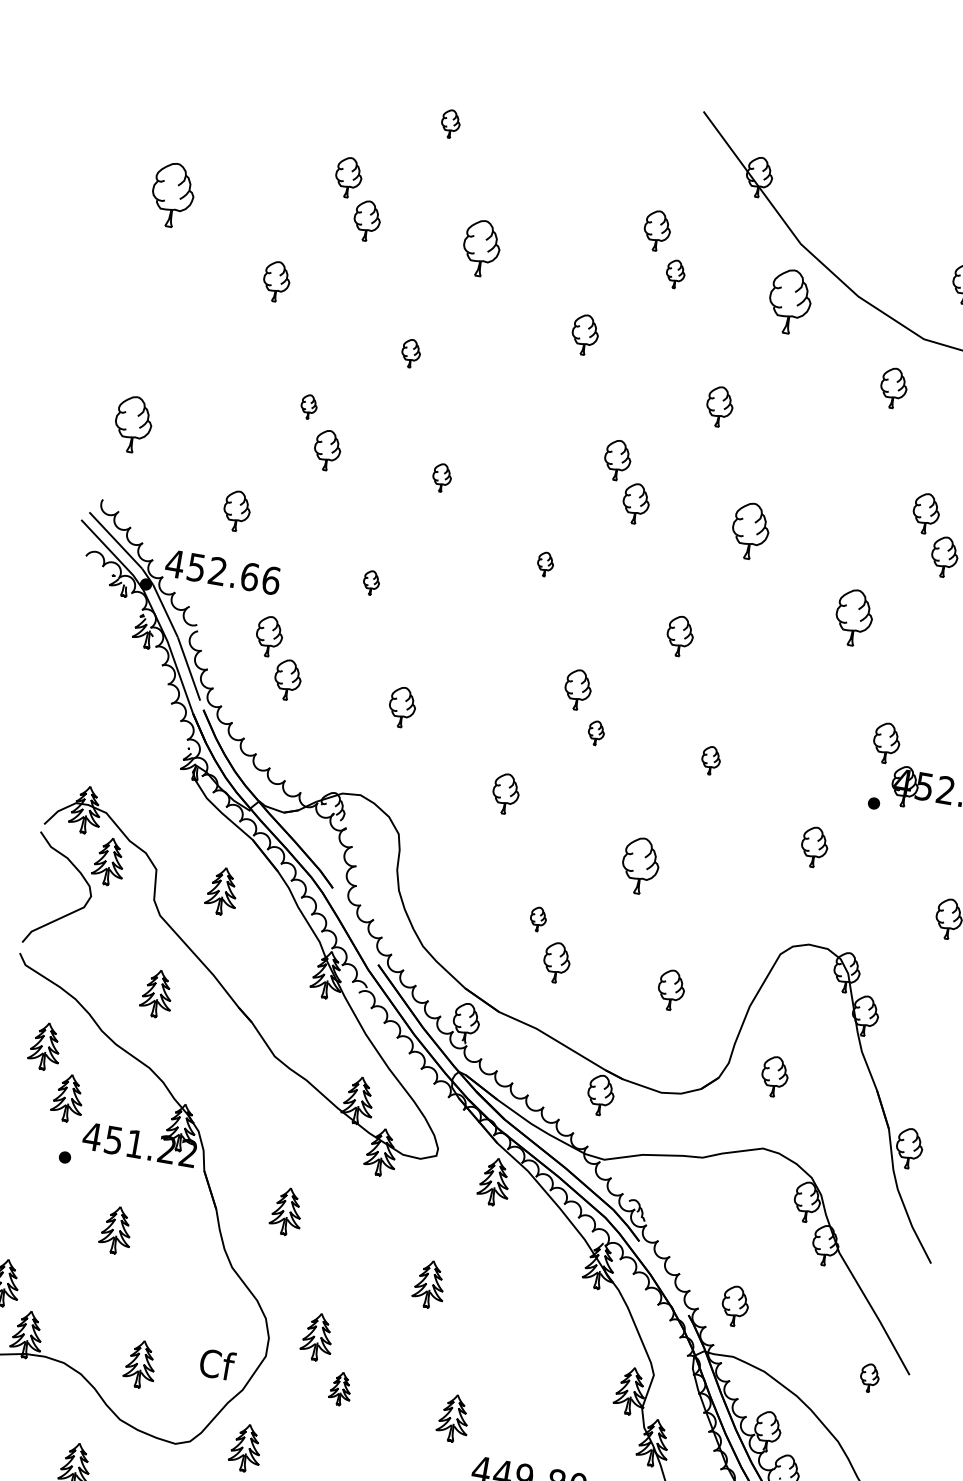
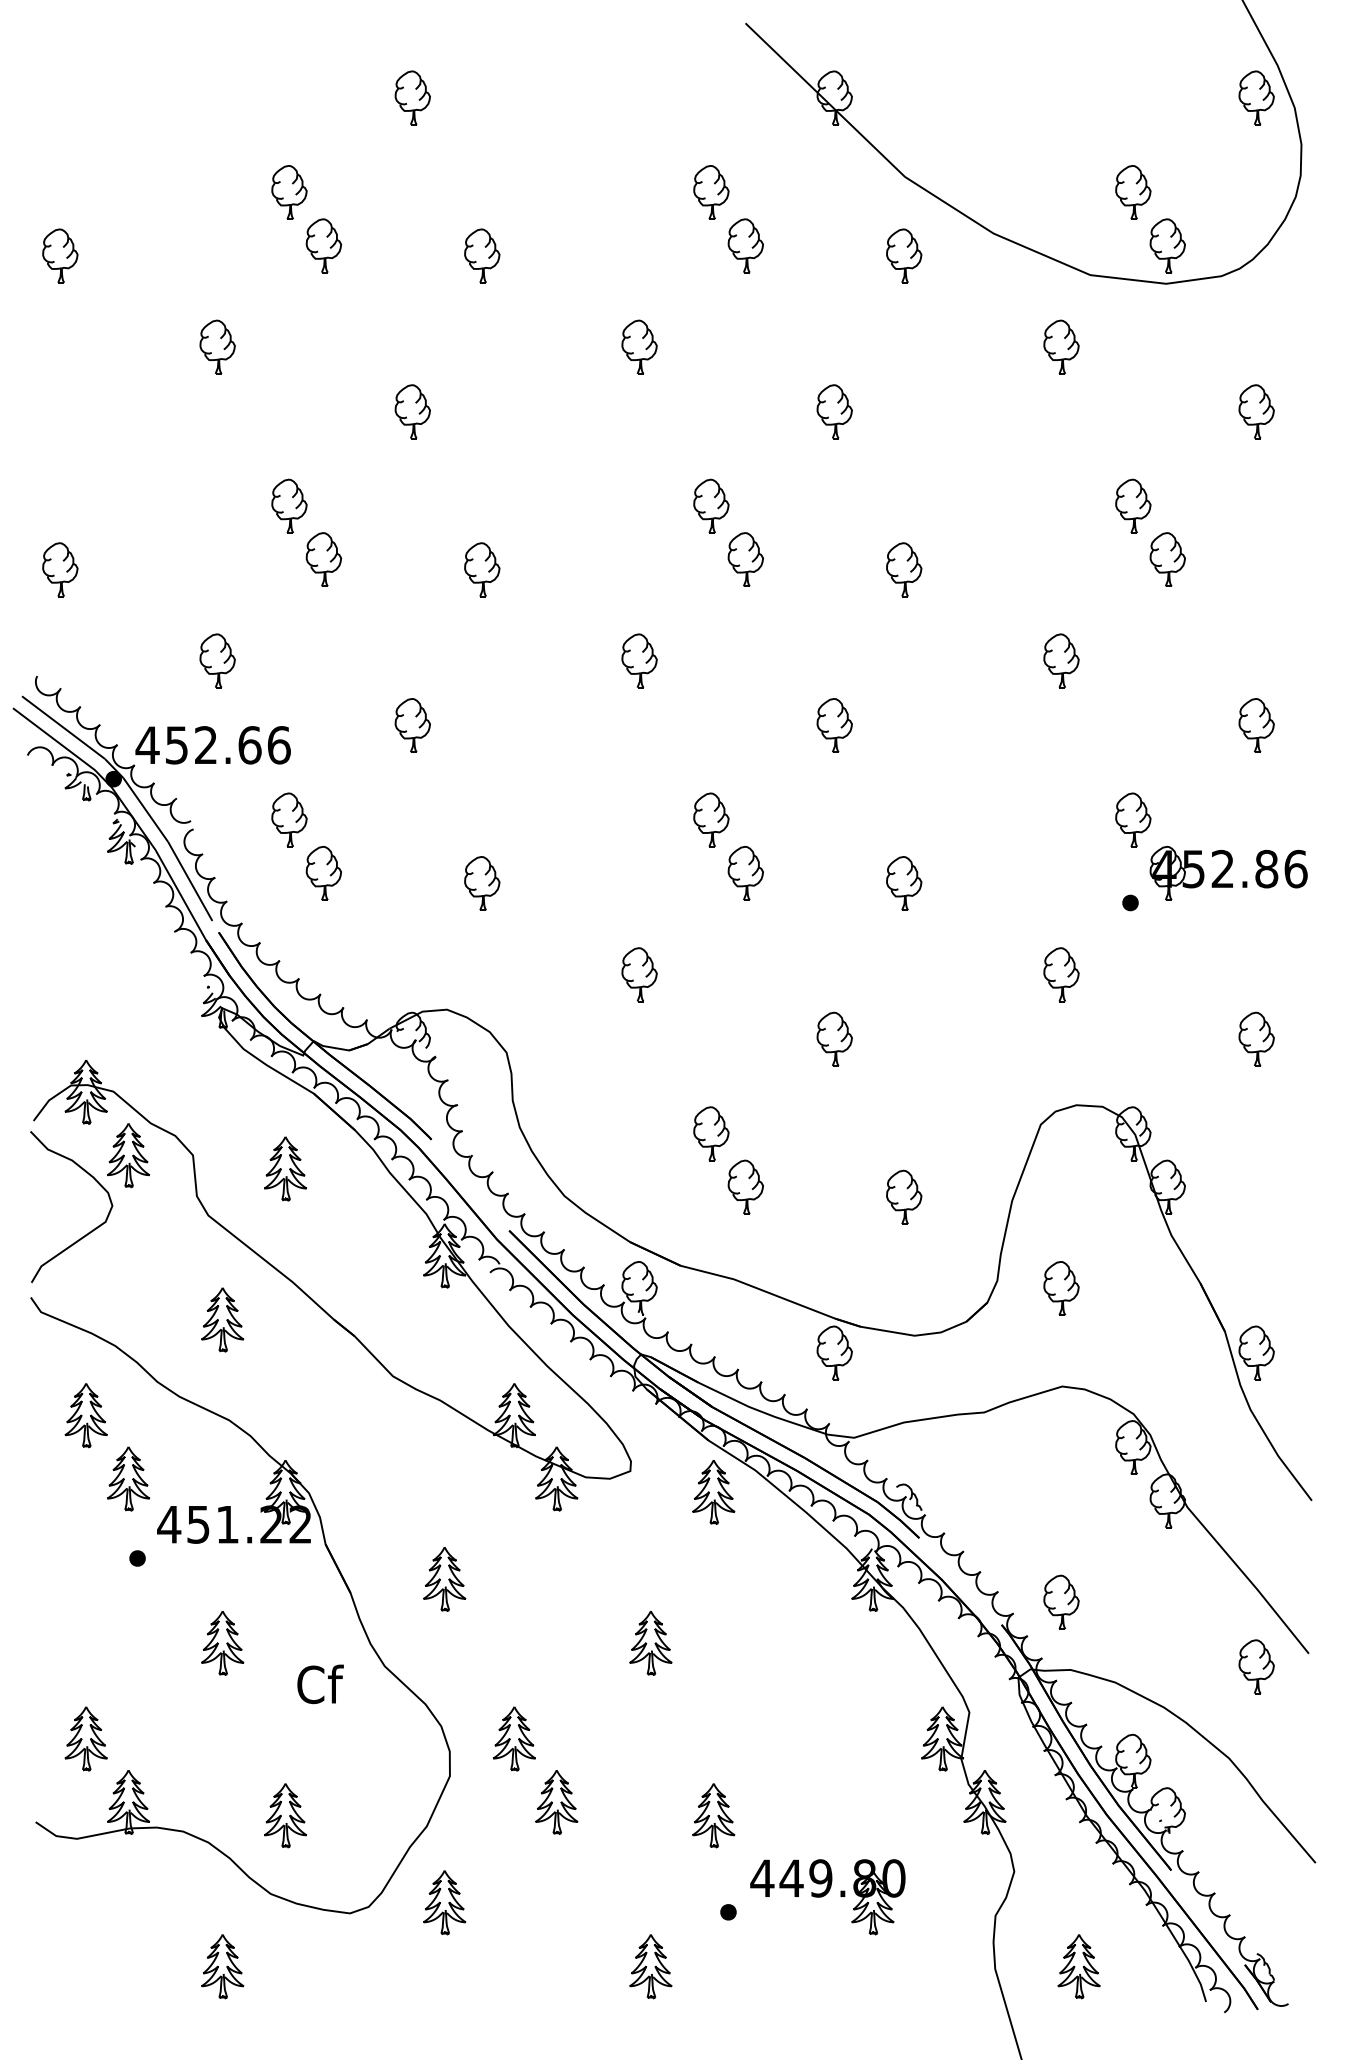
part: (450, 123) -> (412, 97), size x1.43
part: (173, 194) -> (60, 255), size x0.62
part: (481, 248) -> (482, 255), size x0.71
part: (675, 274) -> (745, 245), size x1.43
part: (790, 301) -> (904, 255), size x0.62
part: (410, 353) -> (412, 411), size x1.43
part: (309, 406) -> (289, 505), size x1.67
part: (133, 424) -> (60, 569), size x0.71
part: (442, 477) -> (482, 569), size x1.43
part: (750, 531) -> (904, 569), size x0.71
part: (545, 564) -> (639, 660), size x1.67
part: (371, 583) -> (412, 725), size x1.67
part: (854, 617) -> (1061, 660), size x0.71
part: (596, 733) -> (745, 873), size x1.67
part: (711, 760) -> (904, 883), size x1.43
part: (640, 865) -> (834, 1038), size x0.71
part: (538, 919) -> (711, 1133), size x1.67
text: (217, 1364) -> (320, 1684), moved
part: (869, 1377) -> (1256, 1666), size x1.43
part: (340, 1388) -> (556, 1802), size x1.43

